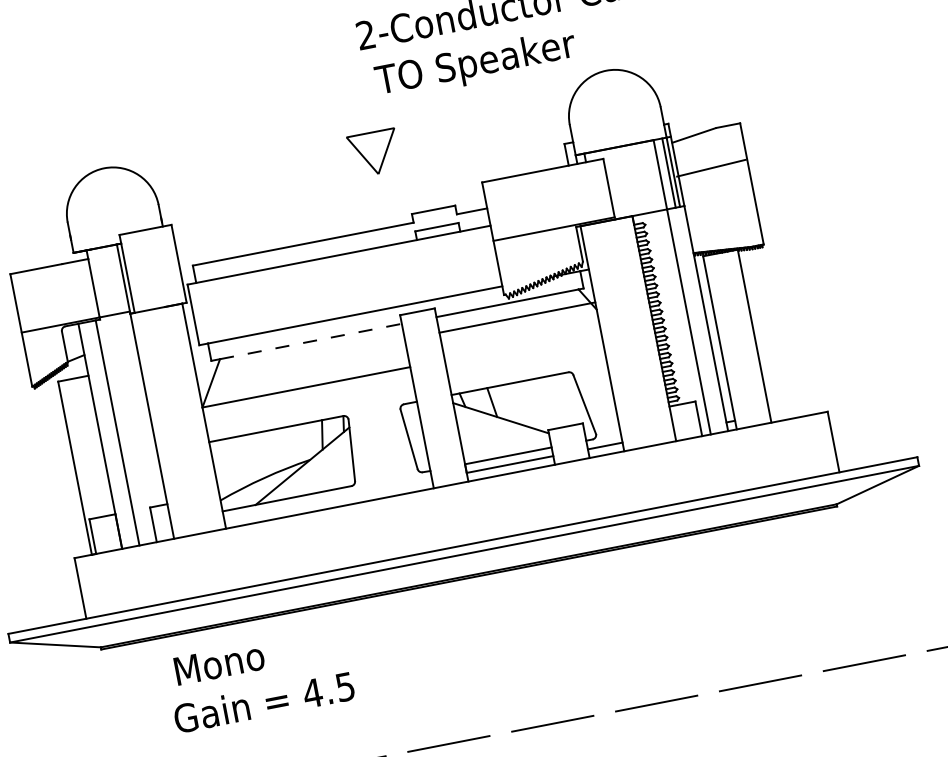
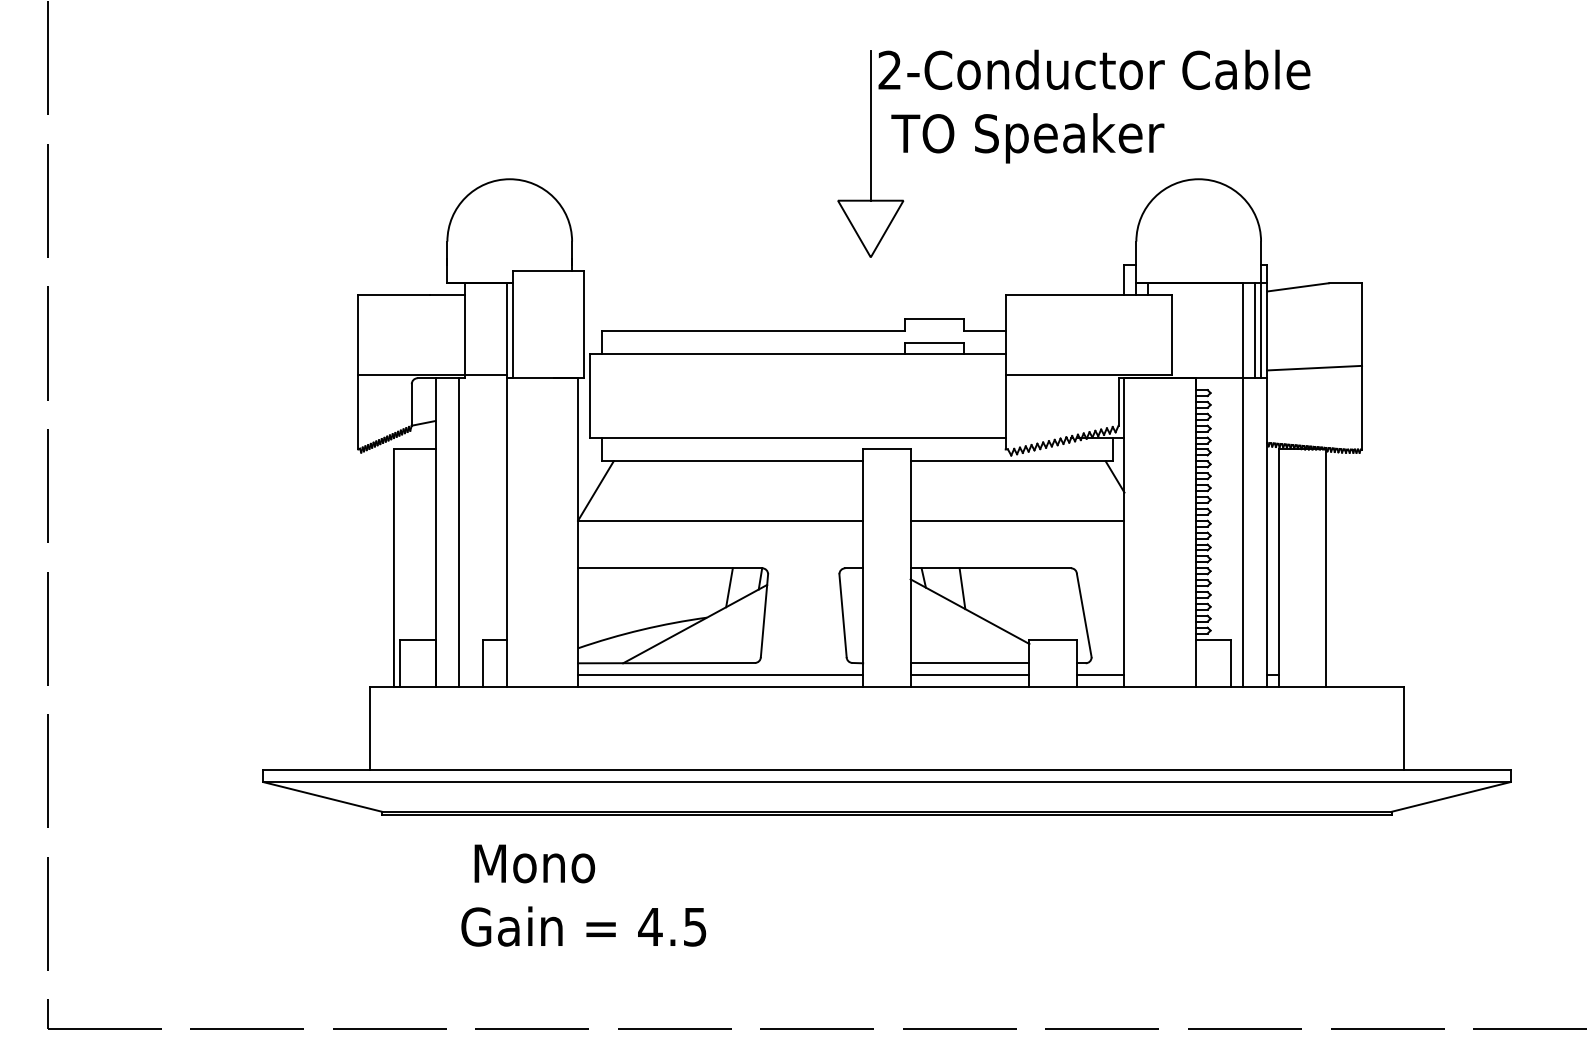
line: (359, 78) -> (870, 125), added
line: (711, 167) -> (1314, 367), moved
line: (517, 317) -> (1017, 520), moved
line: (311, 341) -> (738, 461), dashed -> solid
line: (328, 500) -> (720, 675), added

